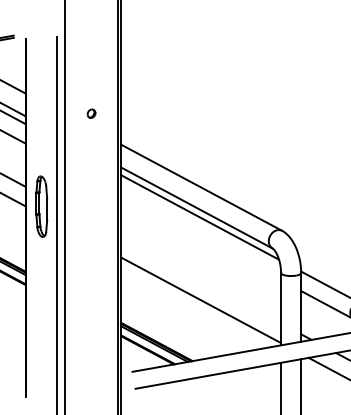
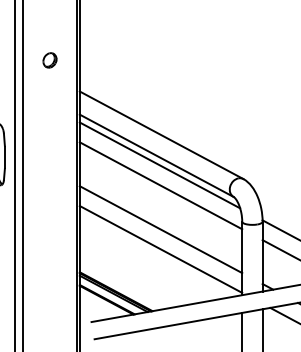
part: (91, 113) -> (49, 59), size x1.67
line: (201, 237) -> (161, 185), added
line: (201, 280) -> (161, 229), added

